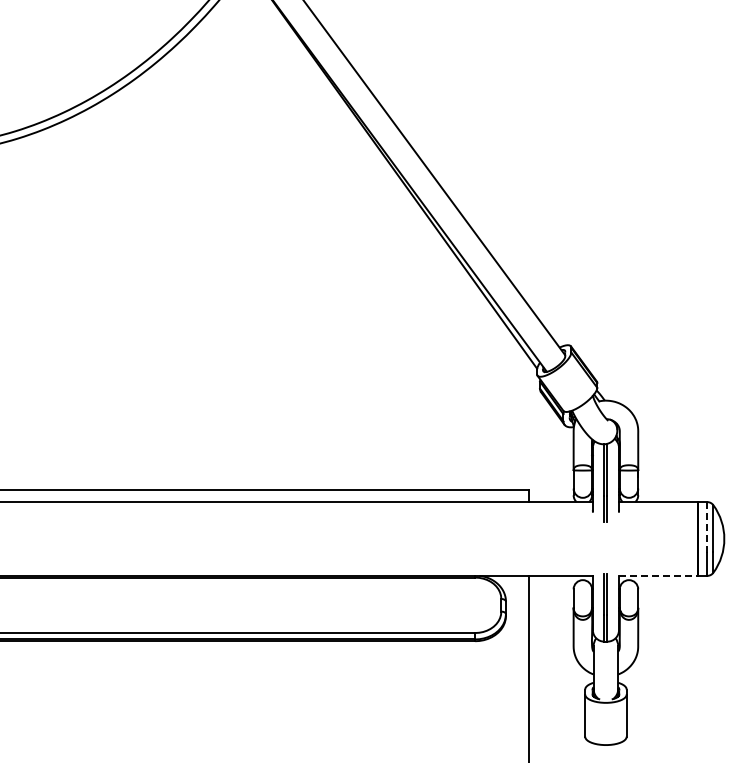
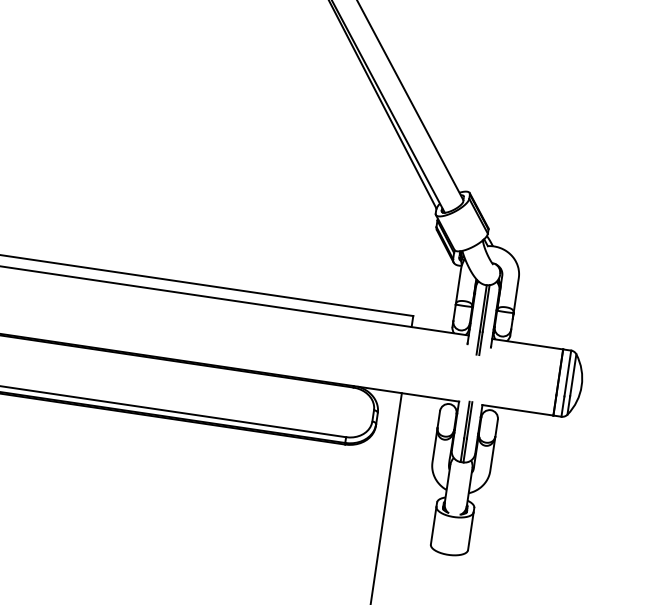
line: (707, 527) -> (568, 373), dashed -> solid
line: (658, 575) -> (517, 409), dashed -> solid

